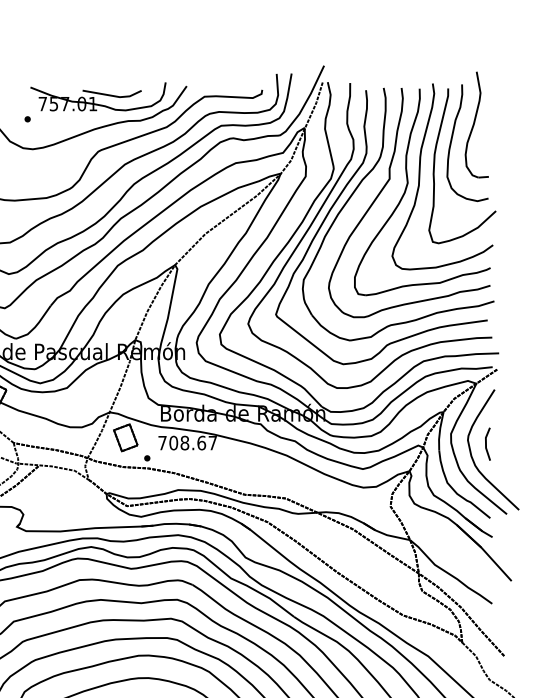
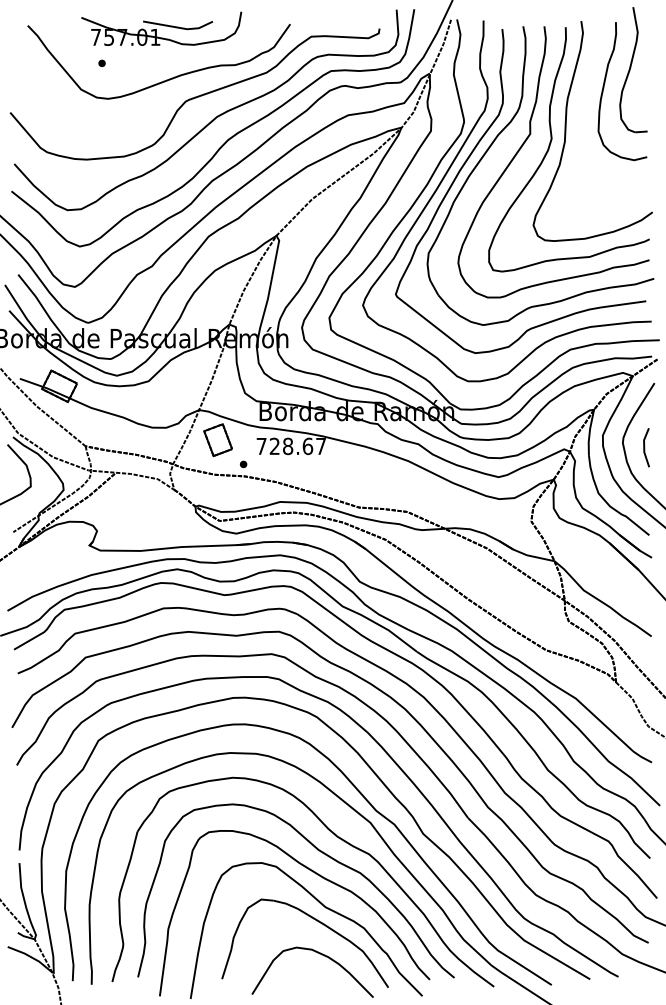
part: (98, 96) -> (161, 28), moved
curve: (435, 159) -> (584, 110), removed
text: (173, 443) -> (274, 446), 708.67 -> 728.67

